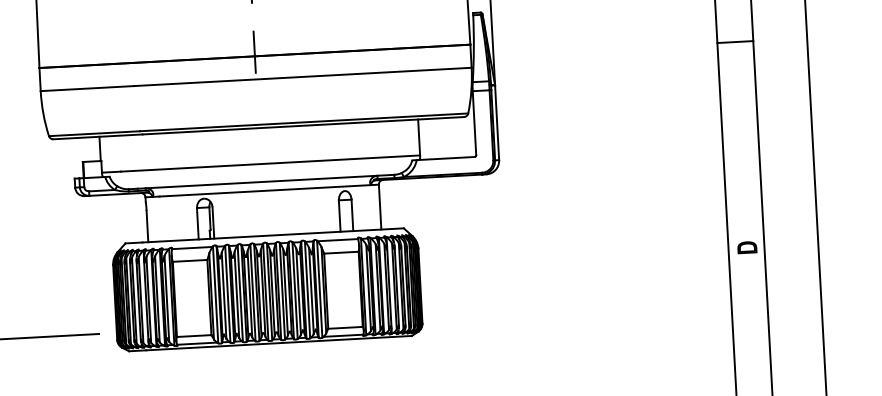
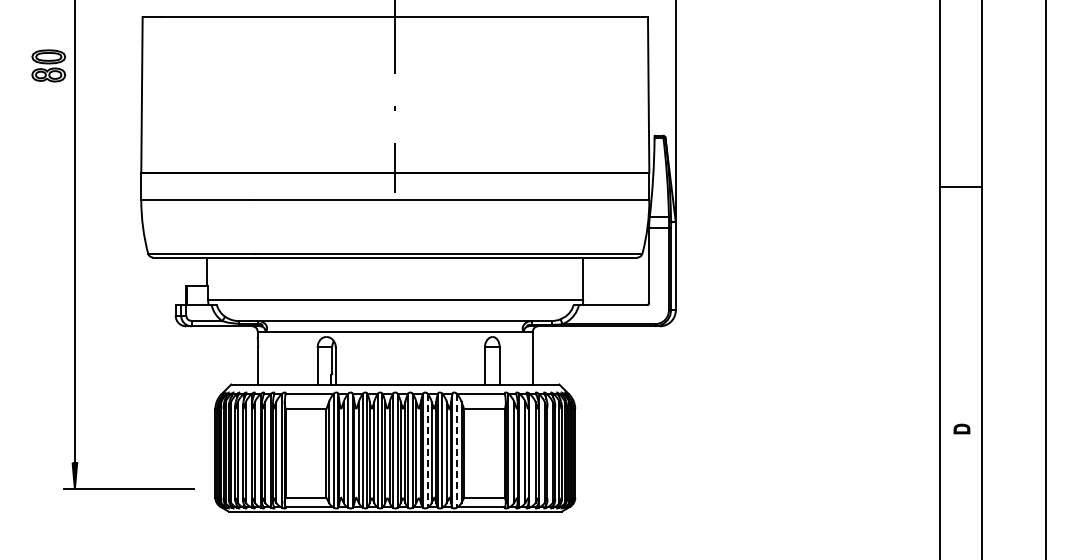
part: (746, 247) -> (961, 428), size x0.7
line: (319, 289) -> (456, 451), solid -> dashed
line: (295, 291) -> (427, 451), solid -> dashed

